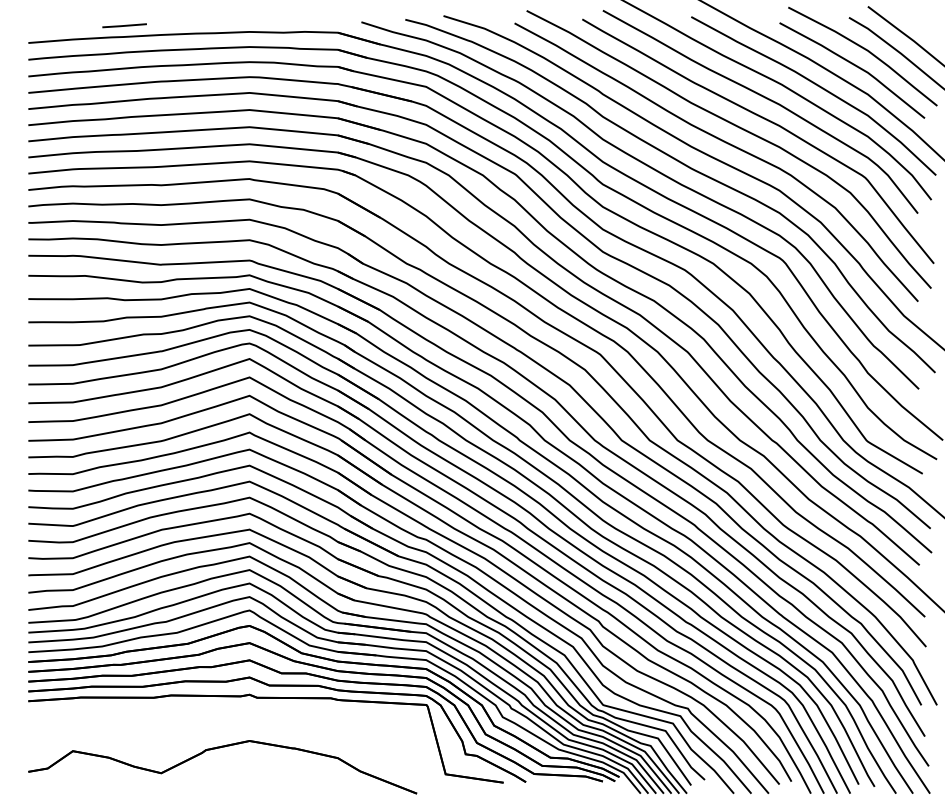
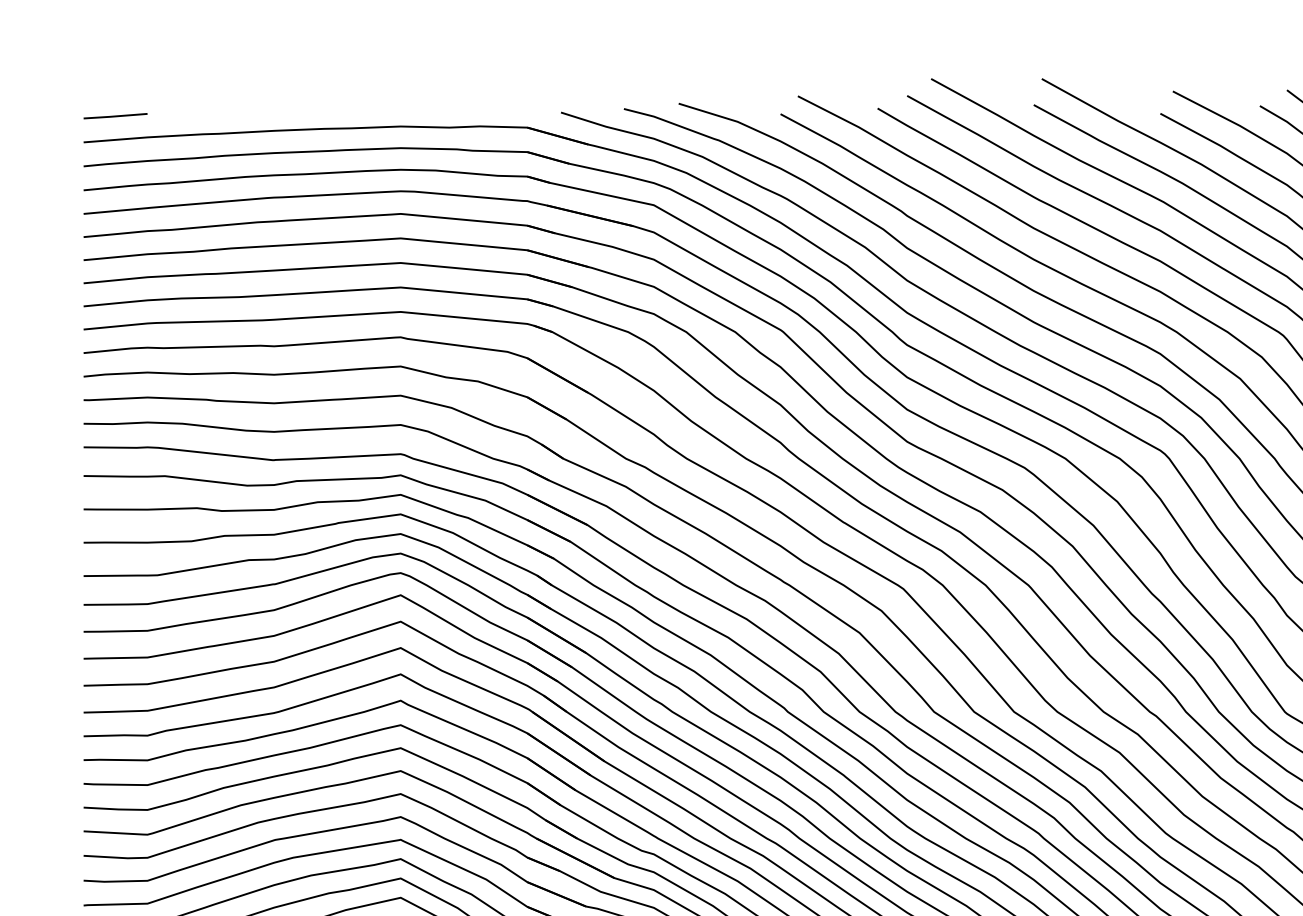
line: (124, 25) -> (115, 115), moved

